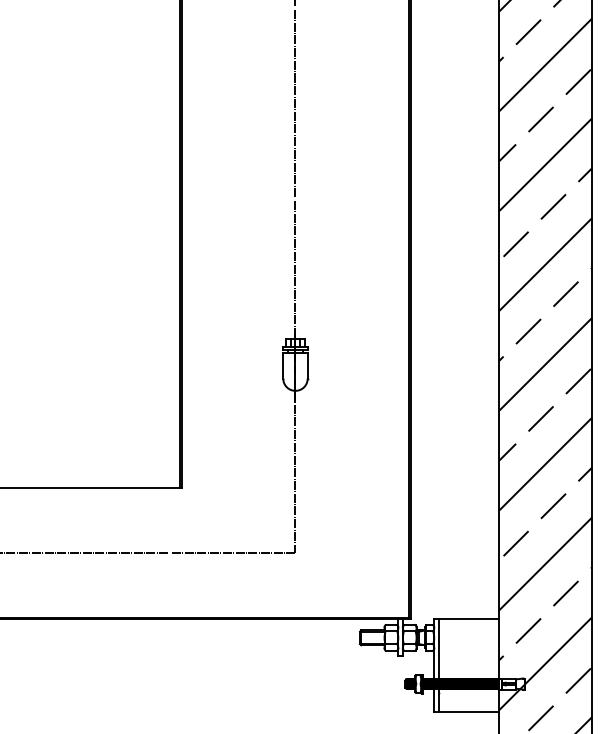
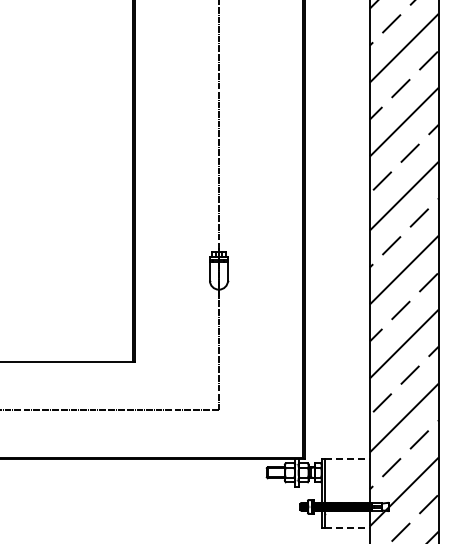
line: (470, 619) -> (348, 459), solid -> dashed
line: (470, 711) -> (348, 527), solid -> dashed

